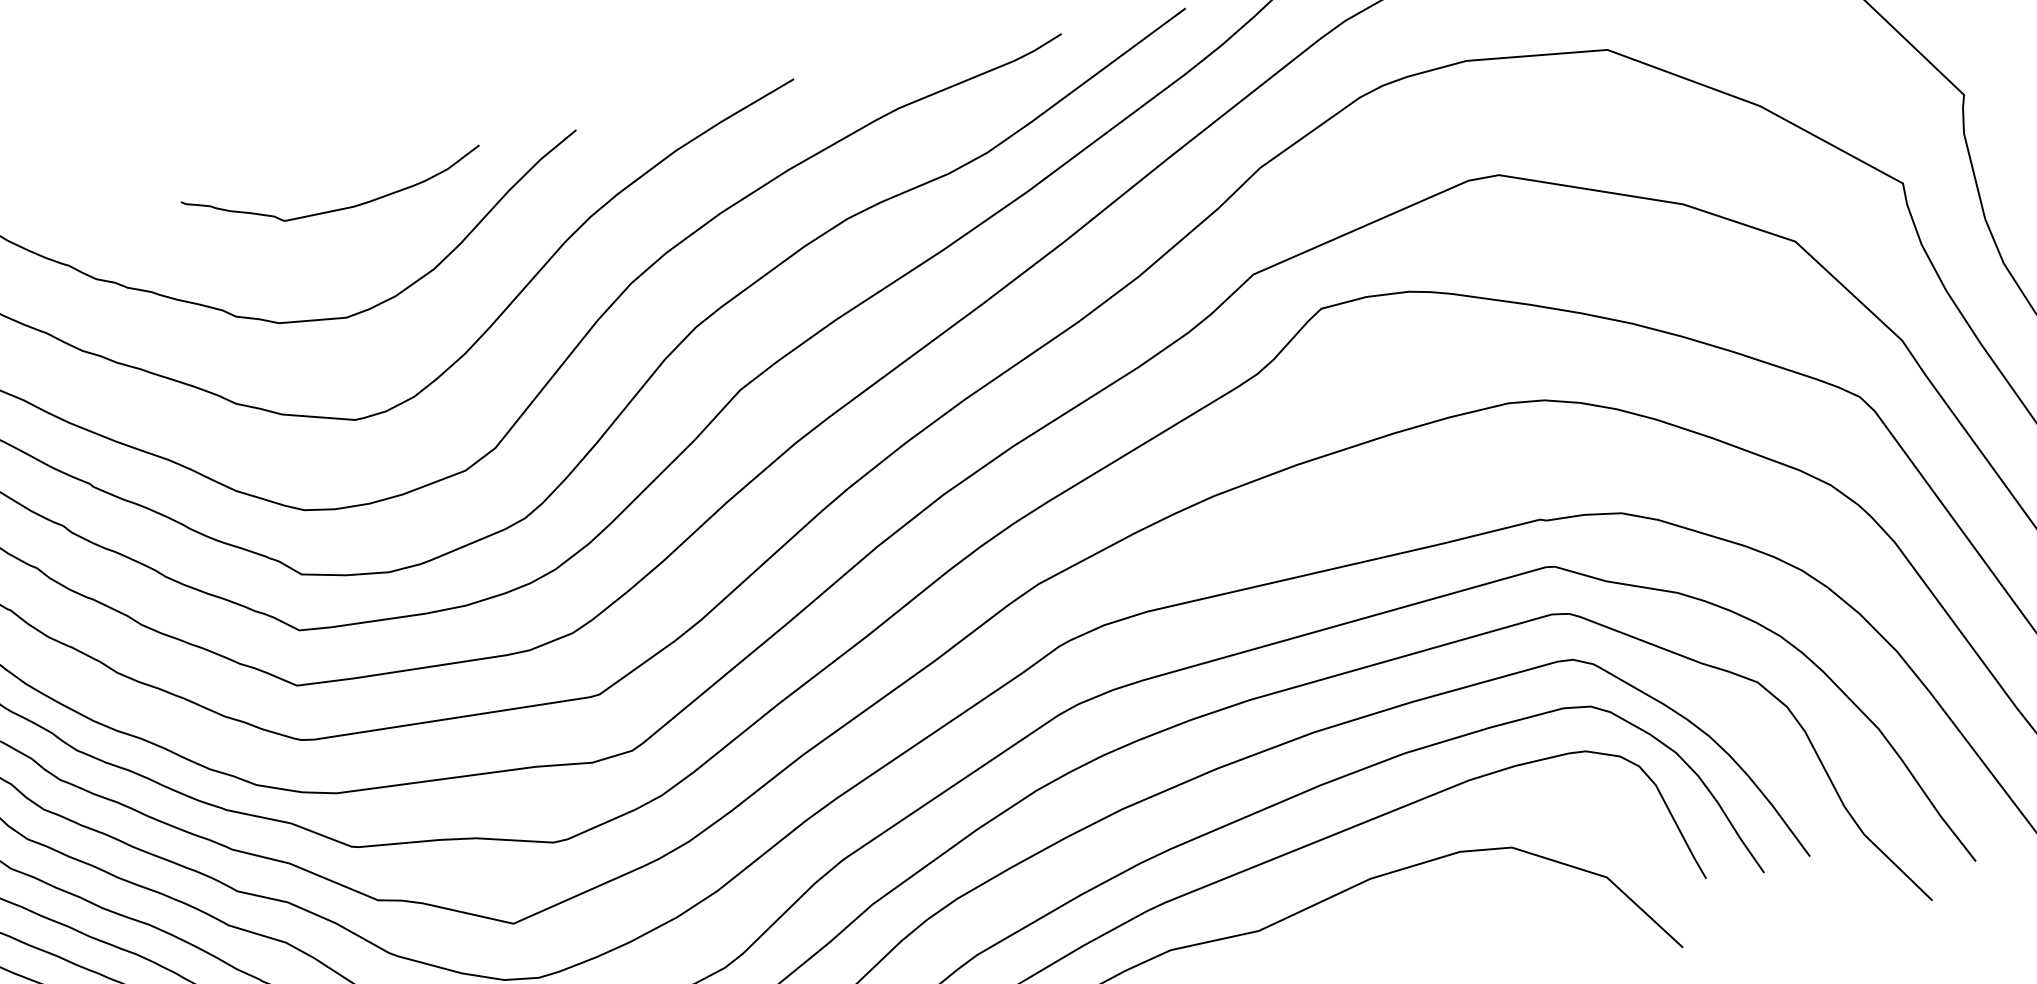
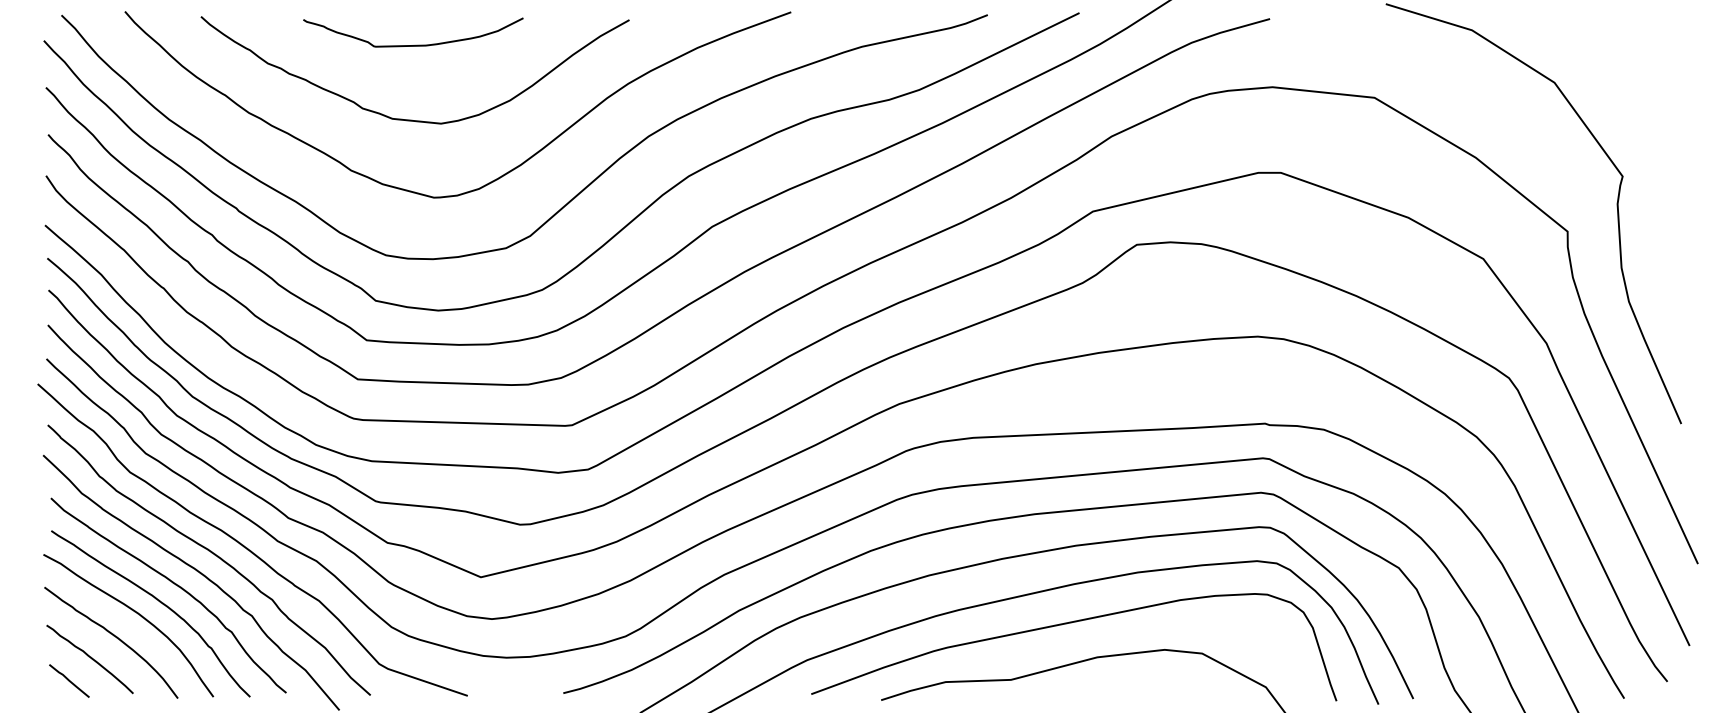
curve: (339, 207) -> (415, 44), moved

